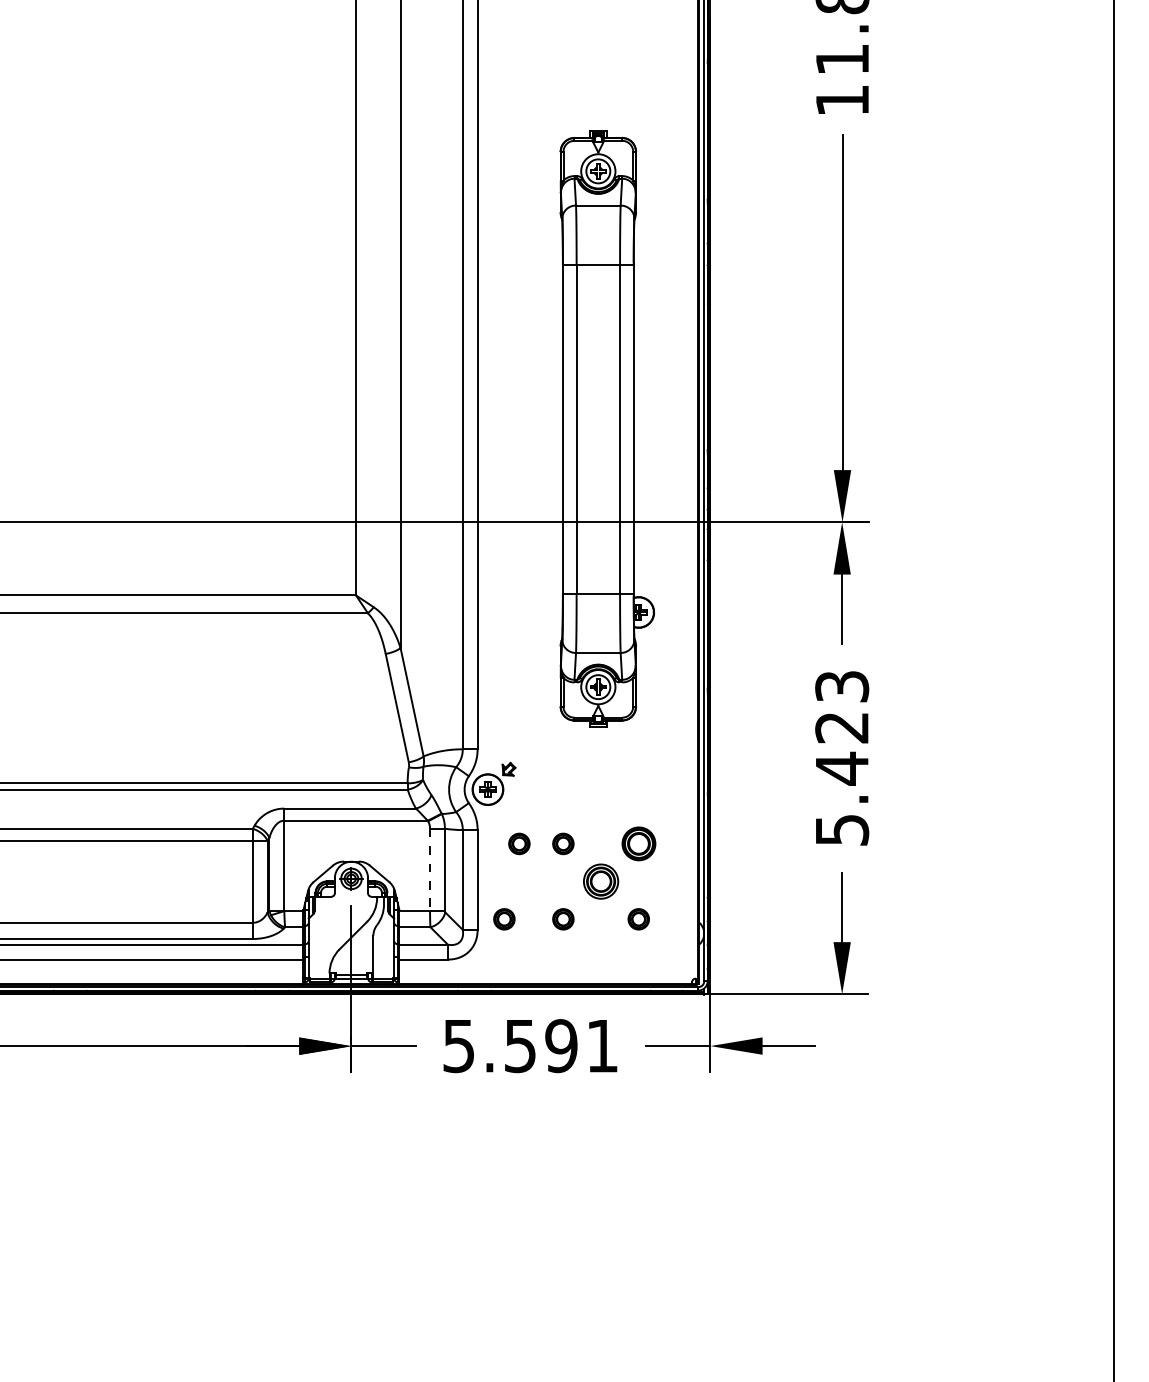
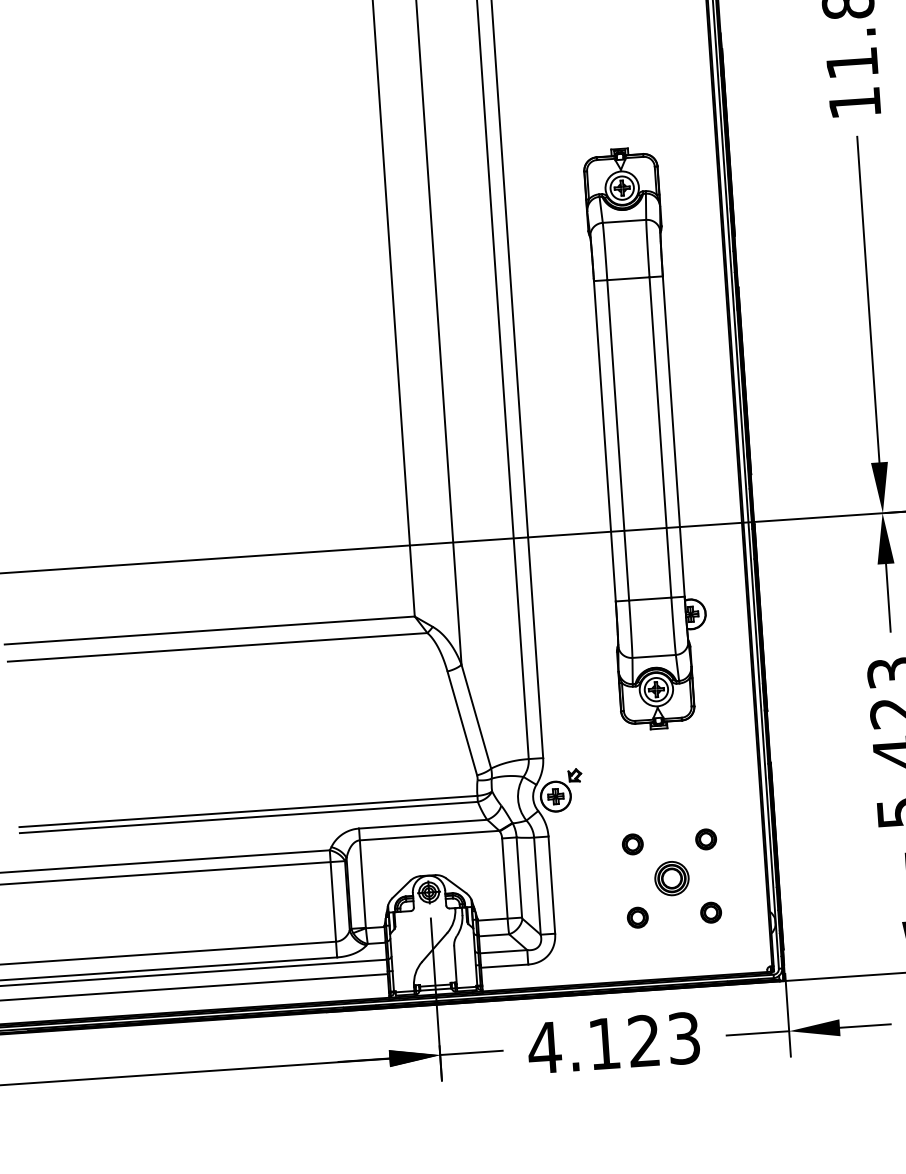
part: (519, 843) -> (590, 846), removed
part: (638, 843) -> (705, 839), size x0.62
line: (430, 870) -> (505, 879), dashed -> solid
part: (504, 919) -> (580, 921), removed
text: (529, 1046) -> (613, 1043), 5.591 -> 4.123

